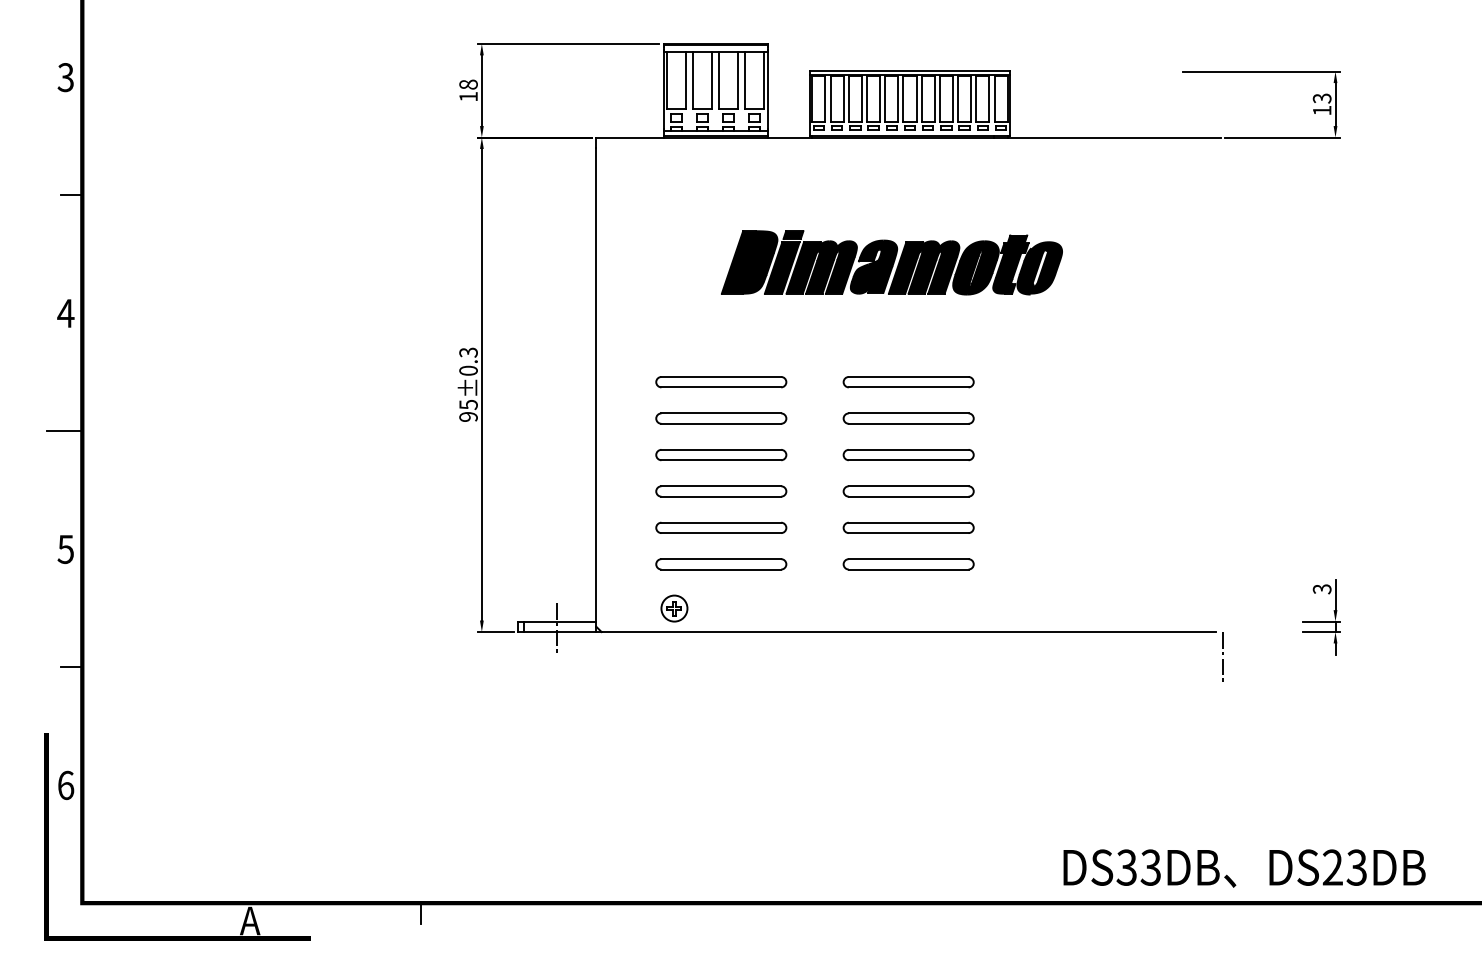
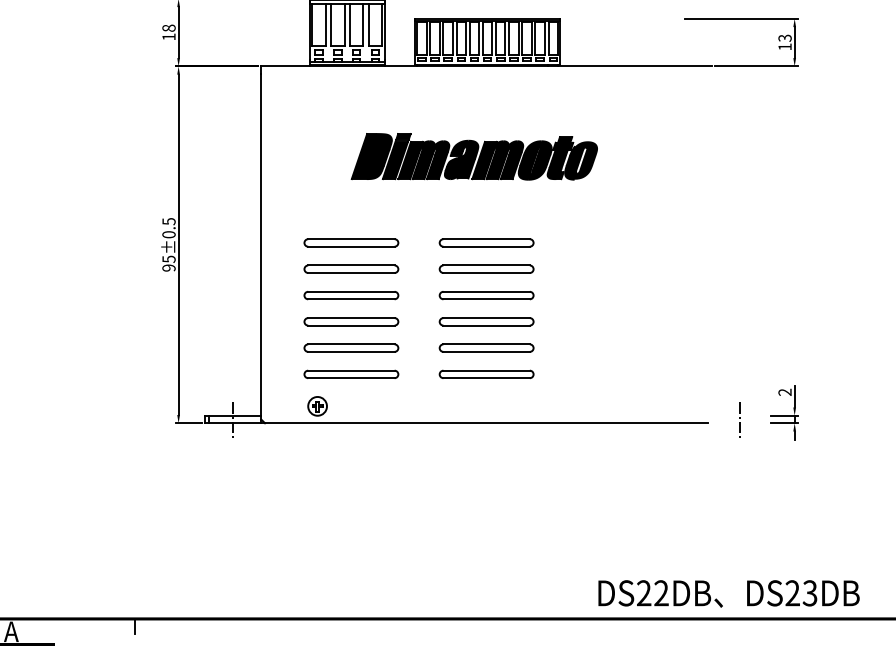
text: (468, 352) -> (168, 221), 95±0.3 -> 95±0.5
text: (1322, 589) -> (785, 392), 3 -> 2
line: (1222, 654) -> (739, 418), moved
text: (1138, 867) -> (652, 593), DS33DB -> DS22DB

